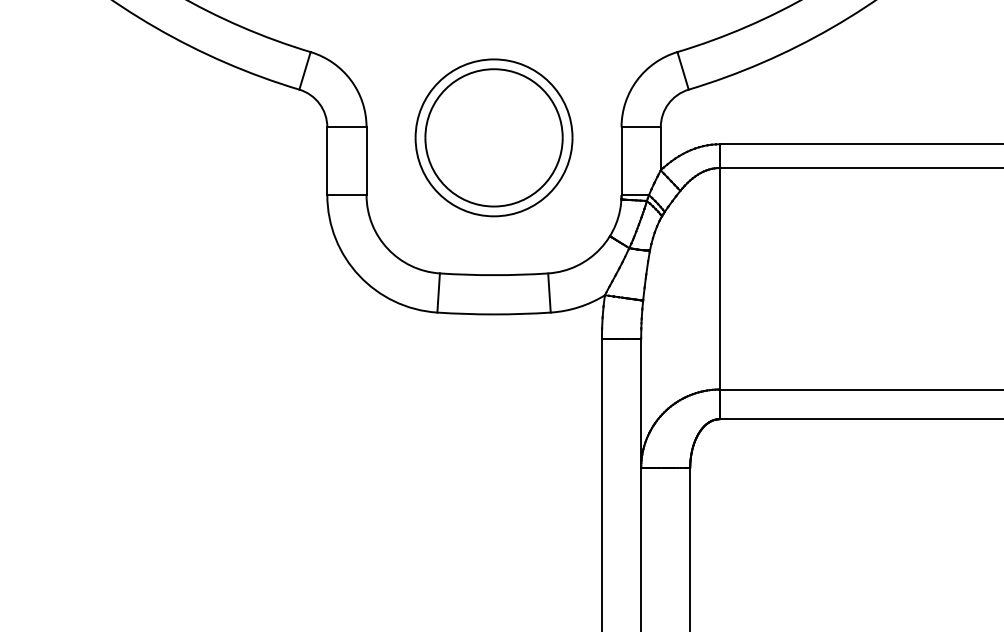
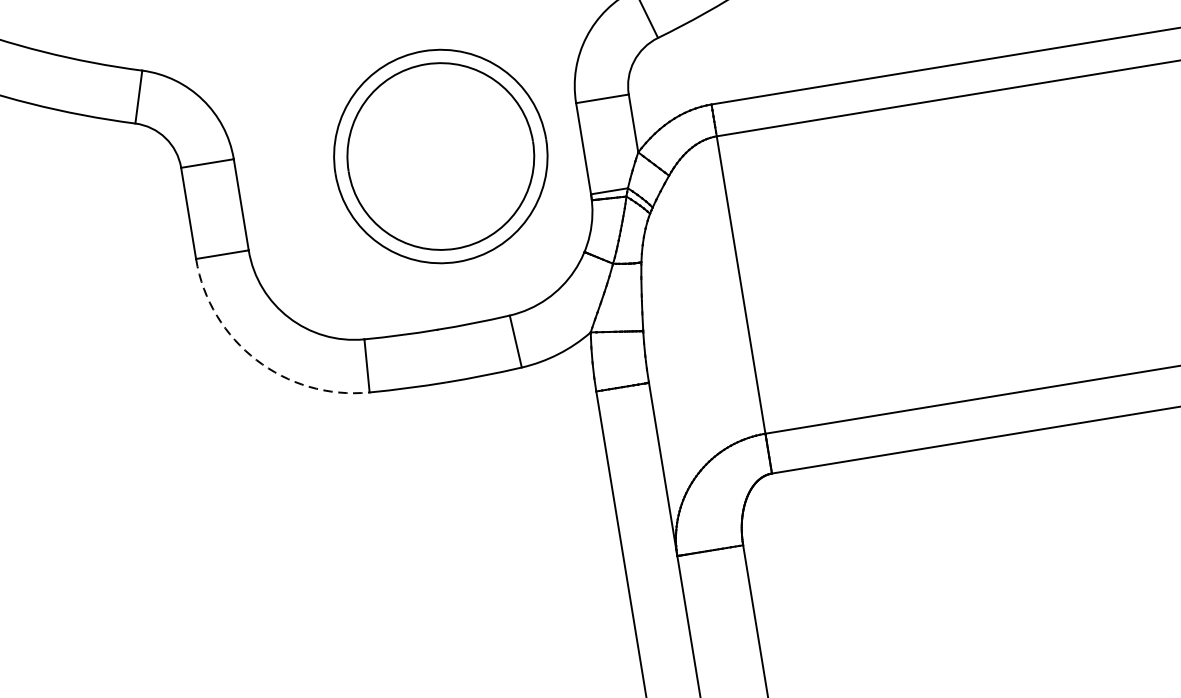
part: (493, 137) -> (440, 156), moved
arc: (359, 275) -> (256, 359), solid -> dashed

